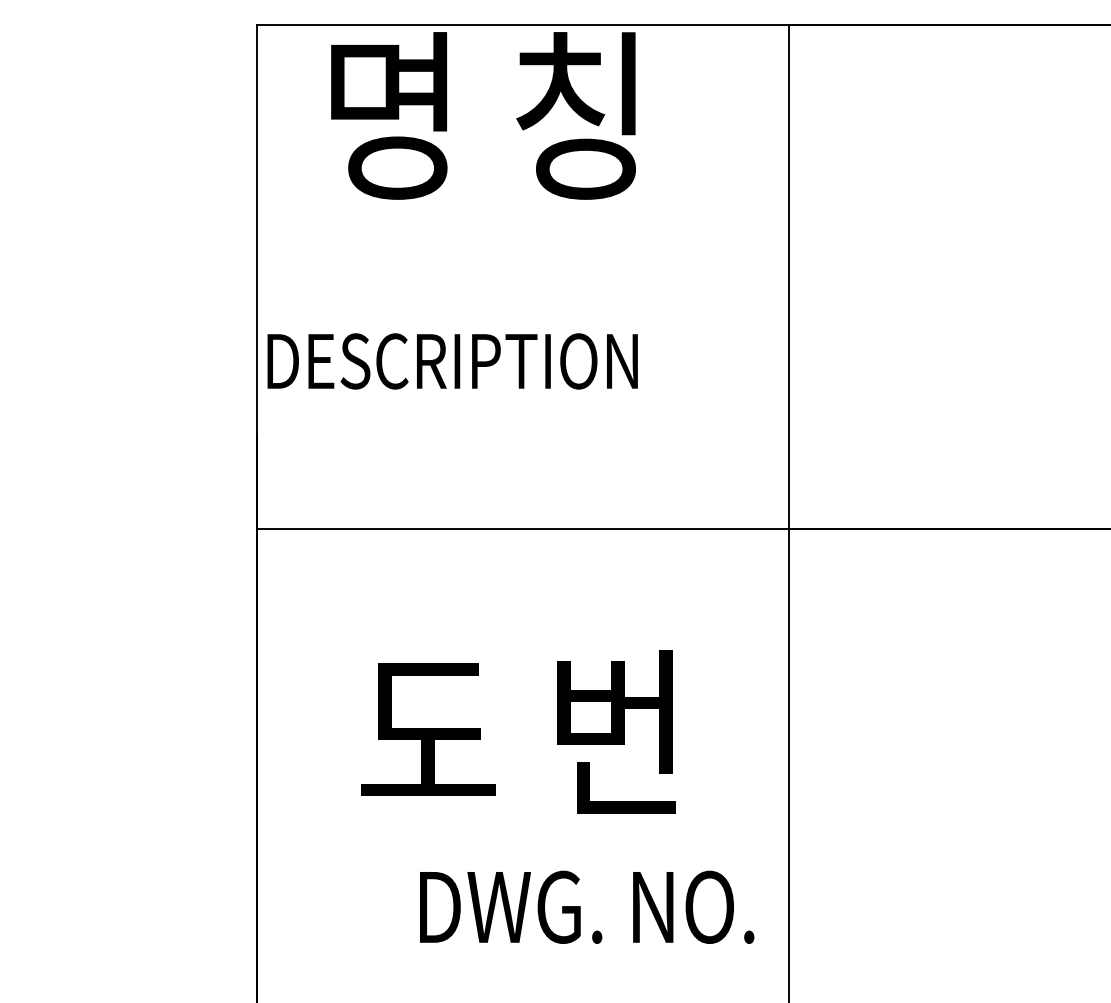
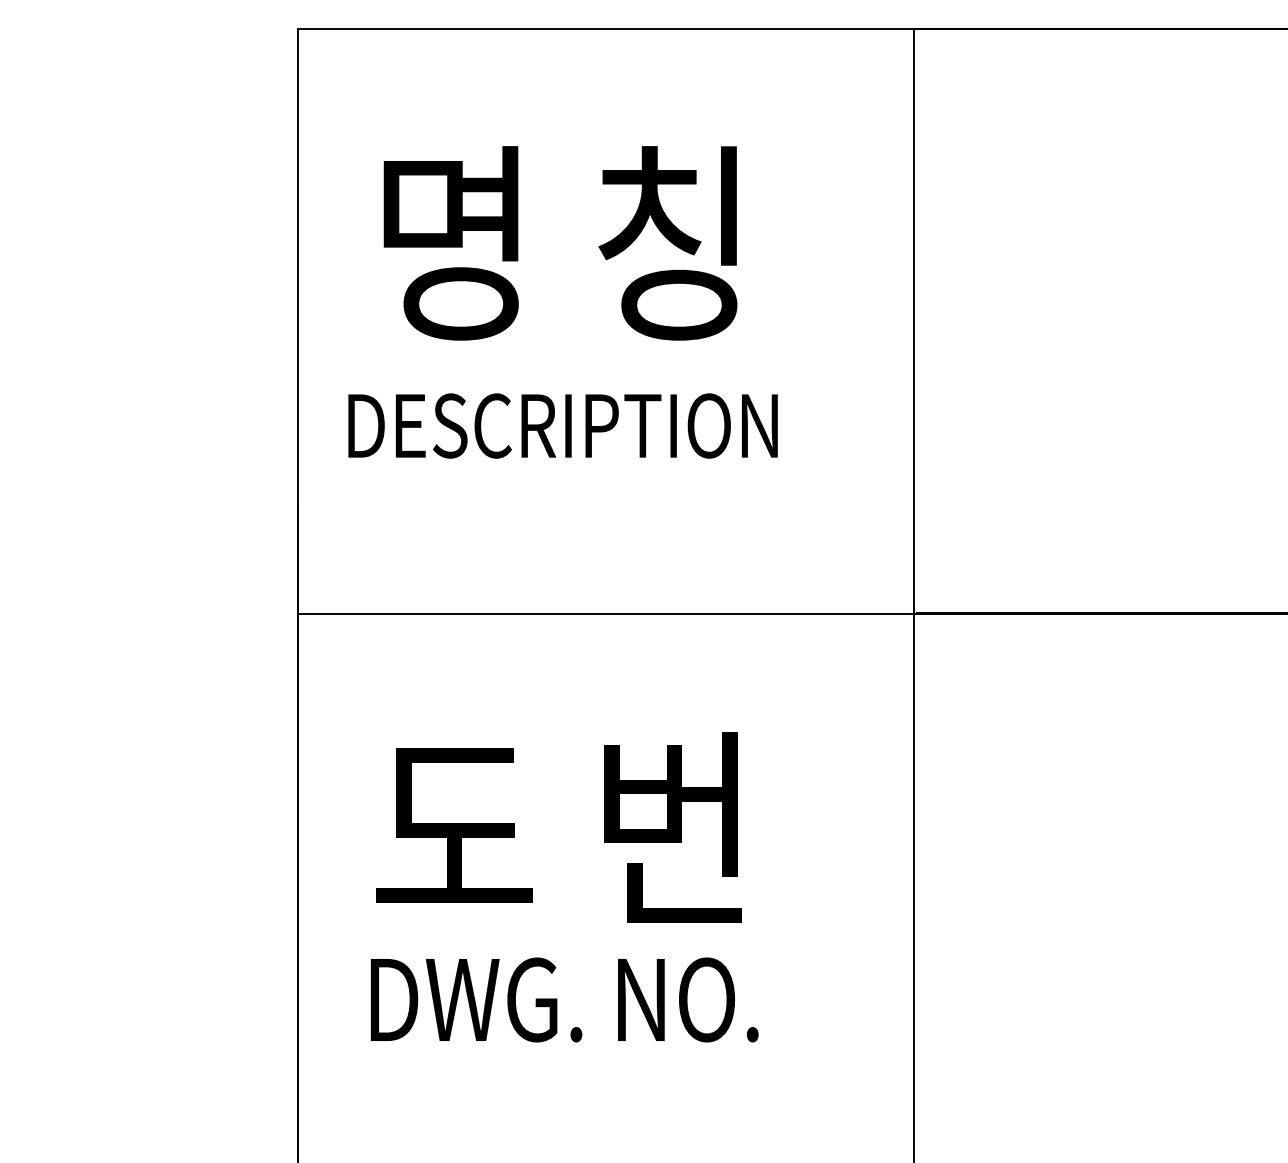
text: (483, 115) -> (560, 242), moved
text: (452, 361) -> (562, 426), moved
text: (518, 731) -> (559, 827), moved
text: (587, 906) -> (565, 998), moved

